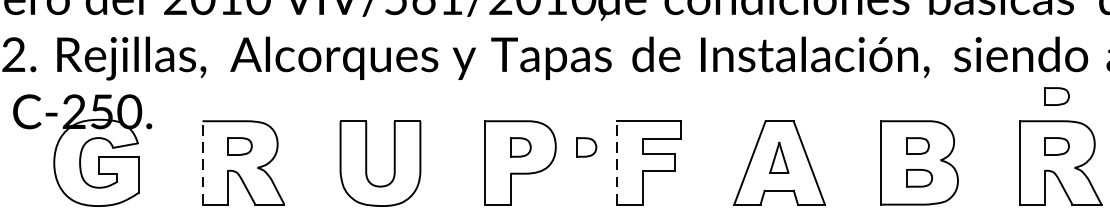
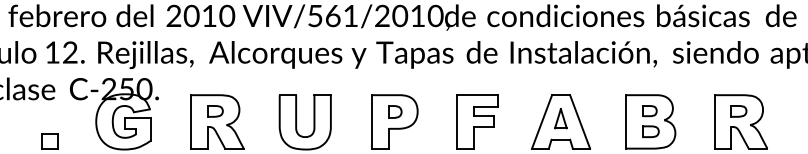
part: (1056, 96) -> (738, 79), removed
part: (586, 146) -> (437, 111), removed
line: (202, 162) -> (191, 121), dashed -> solid
line: (617, 162) -> (457, 121), dashed -> solid

